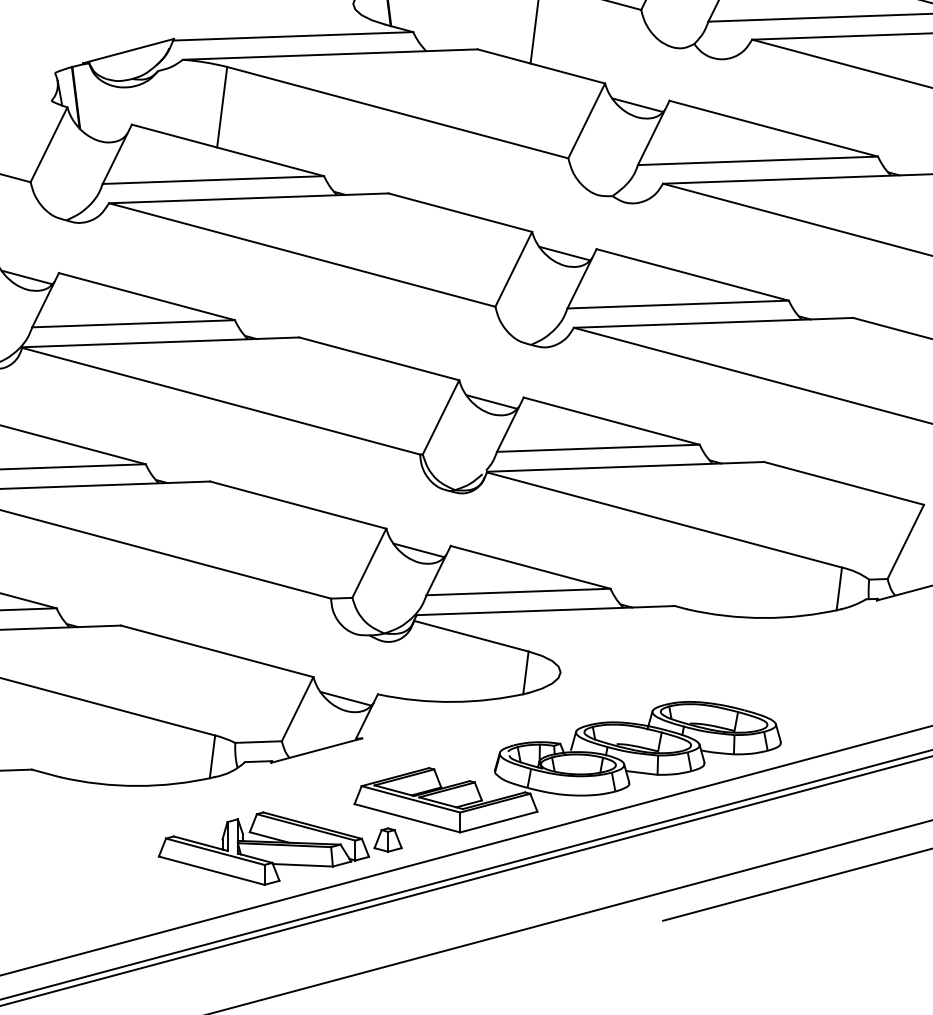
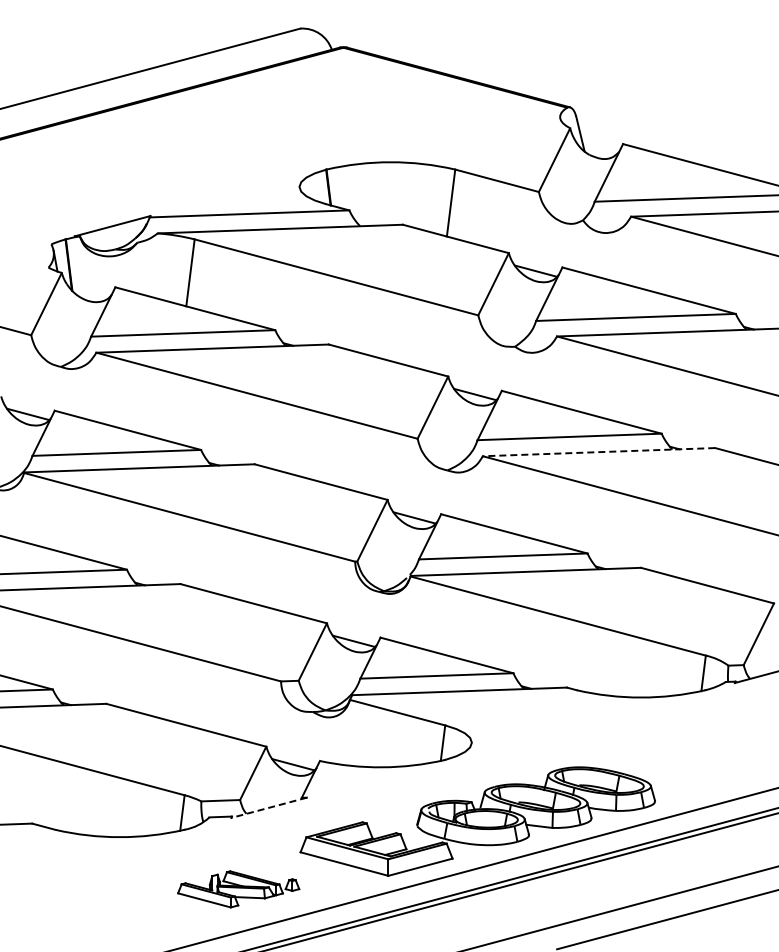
line: (712, 323) -> (598, 452), solid -> dashed
line: (316, 750) -> (268, 807), solid -> dashed
part: (279, 848) -> (238, 889), size x0.6

